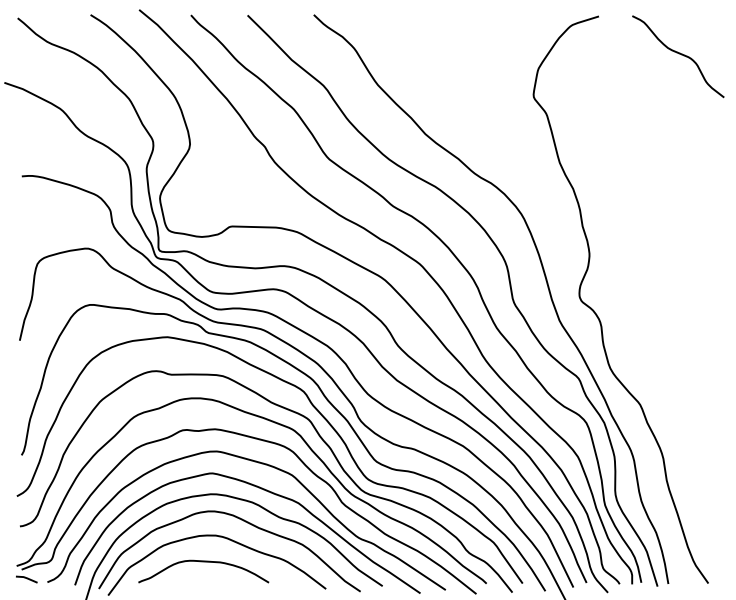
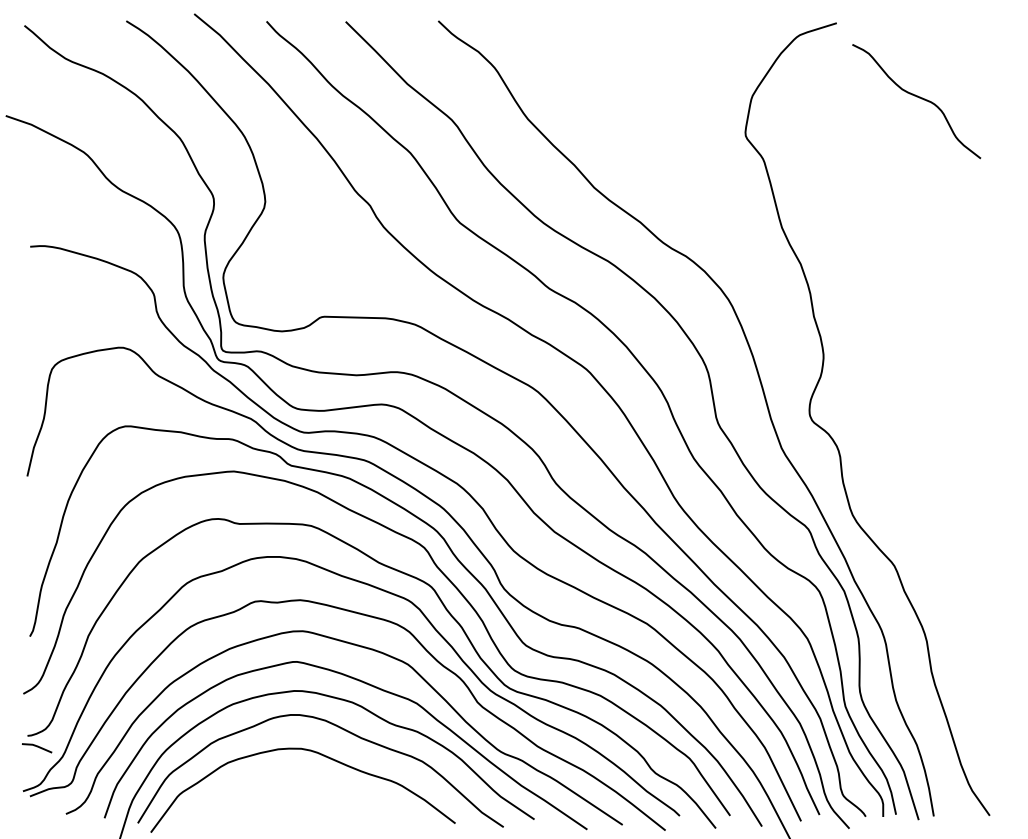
curve: (678, 53) -> (916, 97), moved
curve: (207, 562) -> (289, 786), removed
line: (27, 579) -> (37, 747), moved

